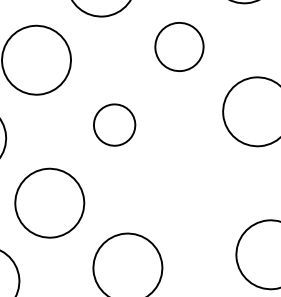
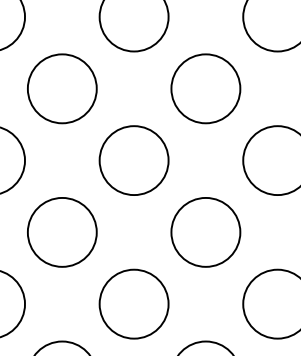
circle: (179, 46) -> (205, 88), size x1.43
circle: (114, 125) -> (133, 160), size x1.67
circle: (192, 190) -> (205, 232), added

